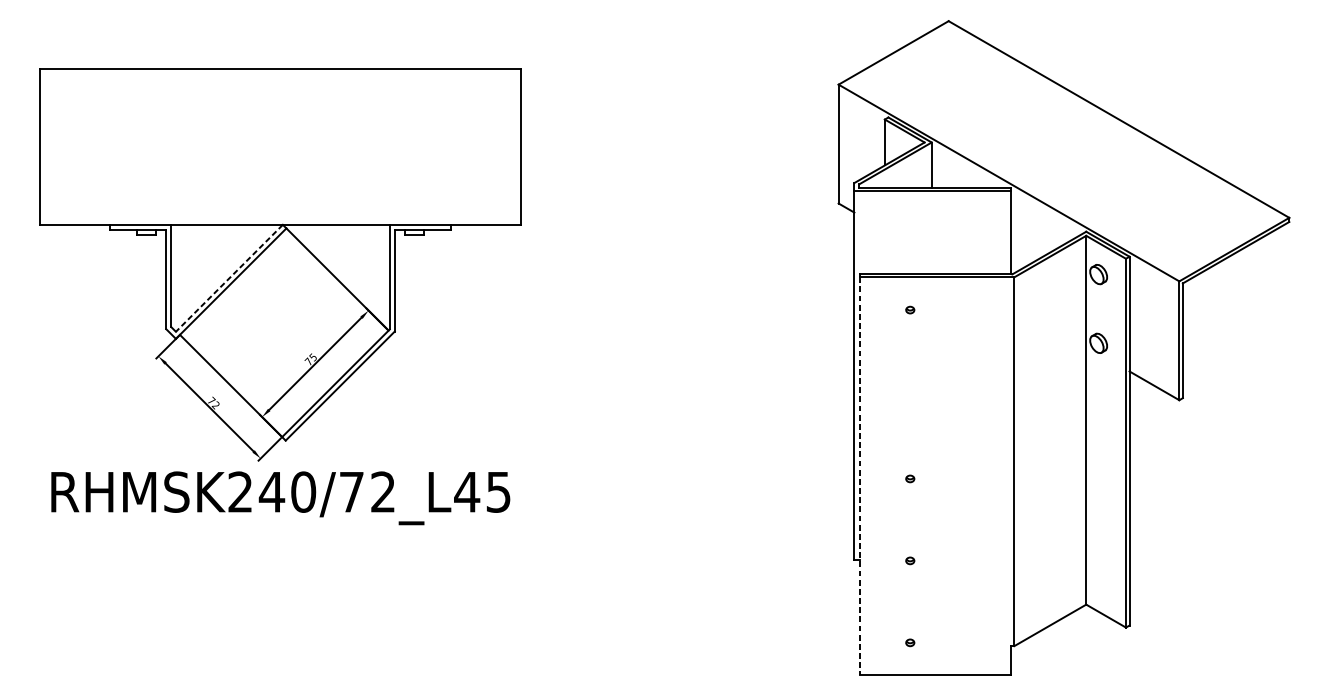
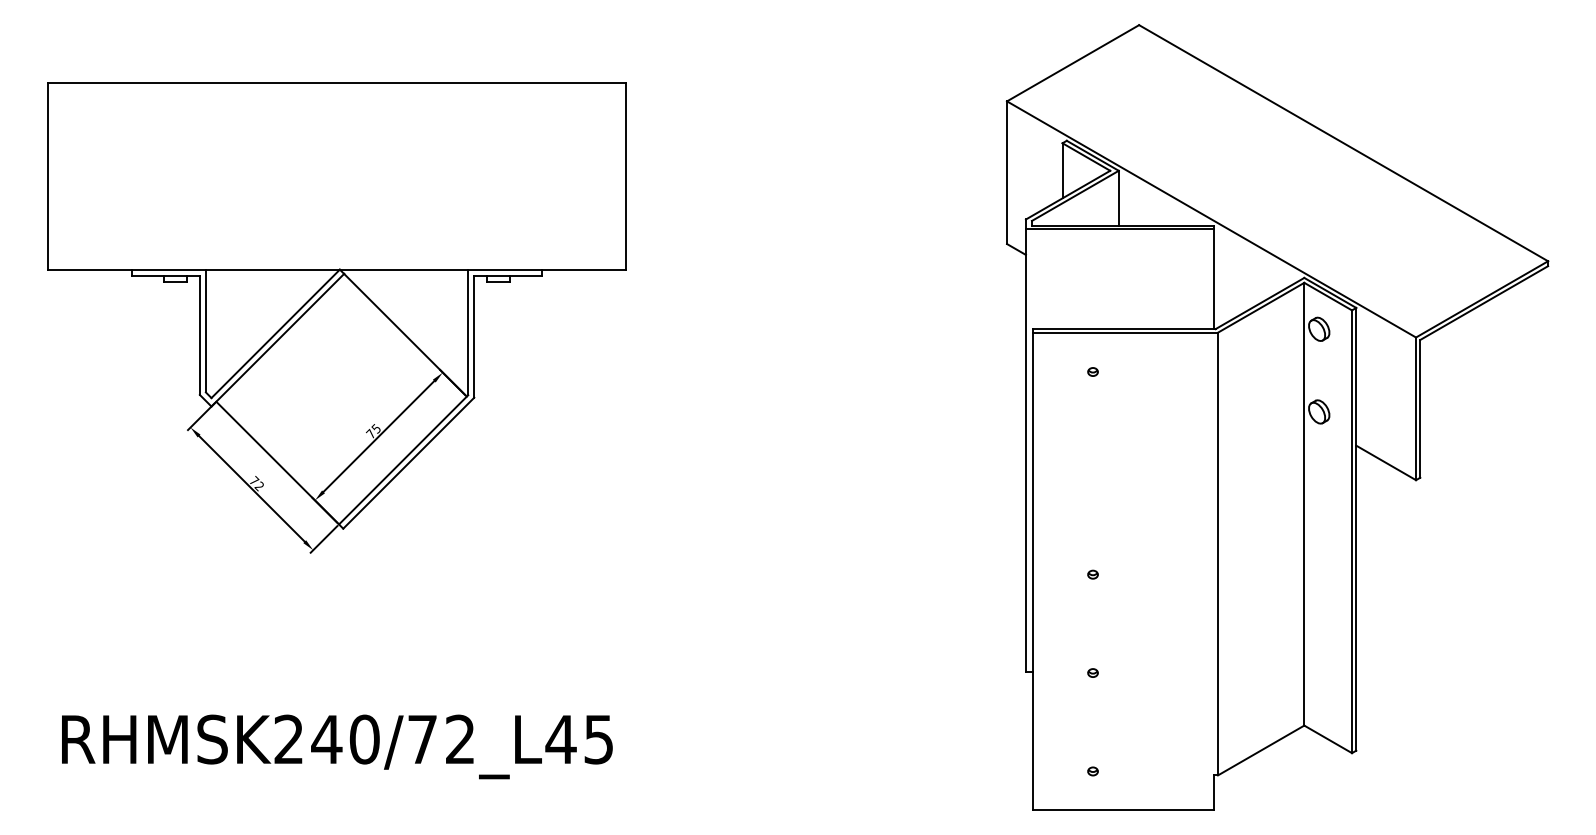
line: (229, 278) -> (275, 333), dashed -> solid
line: (859, 476) -> (1032, 571), dashed -> solid
text: (280, 497) -> (337, 746), moved

